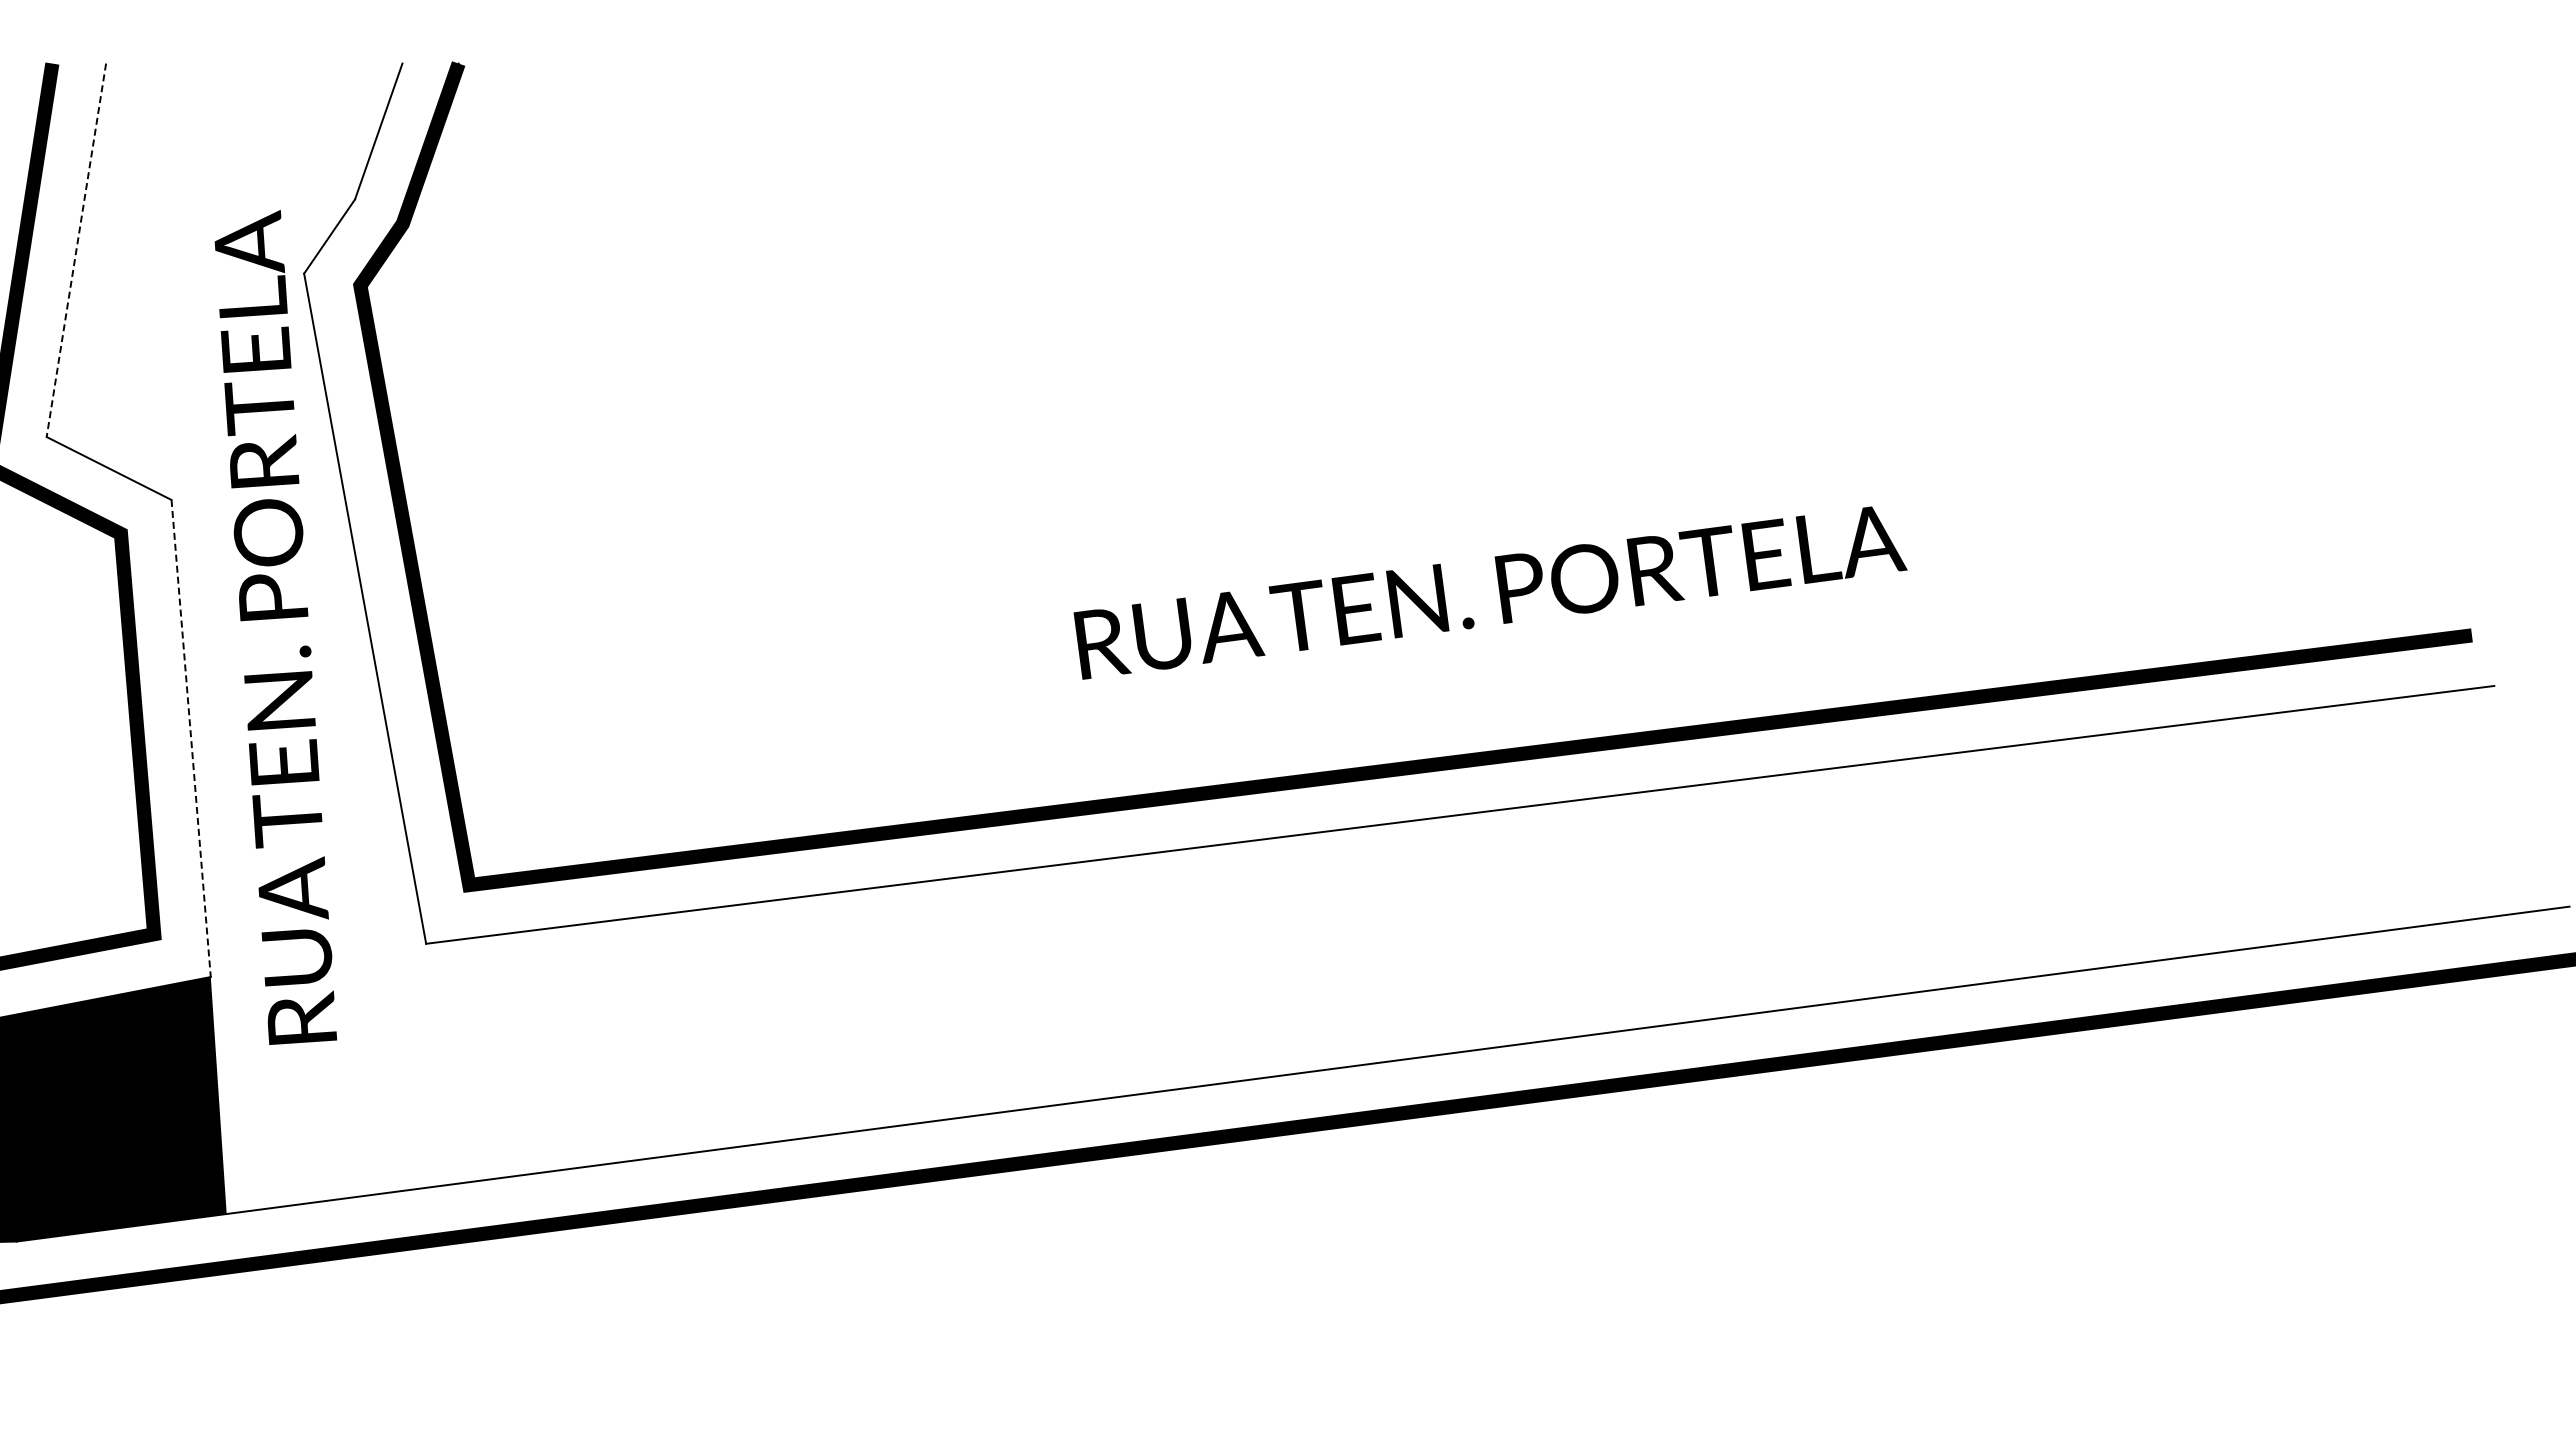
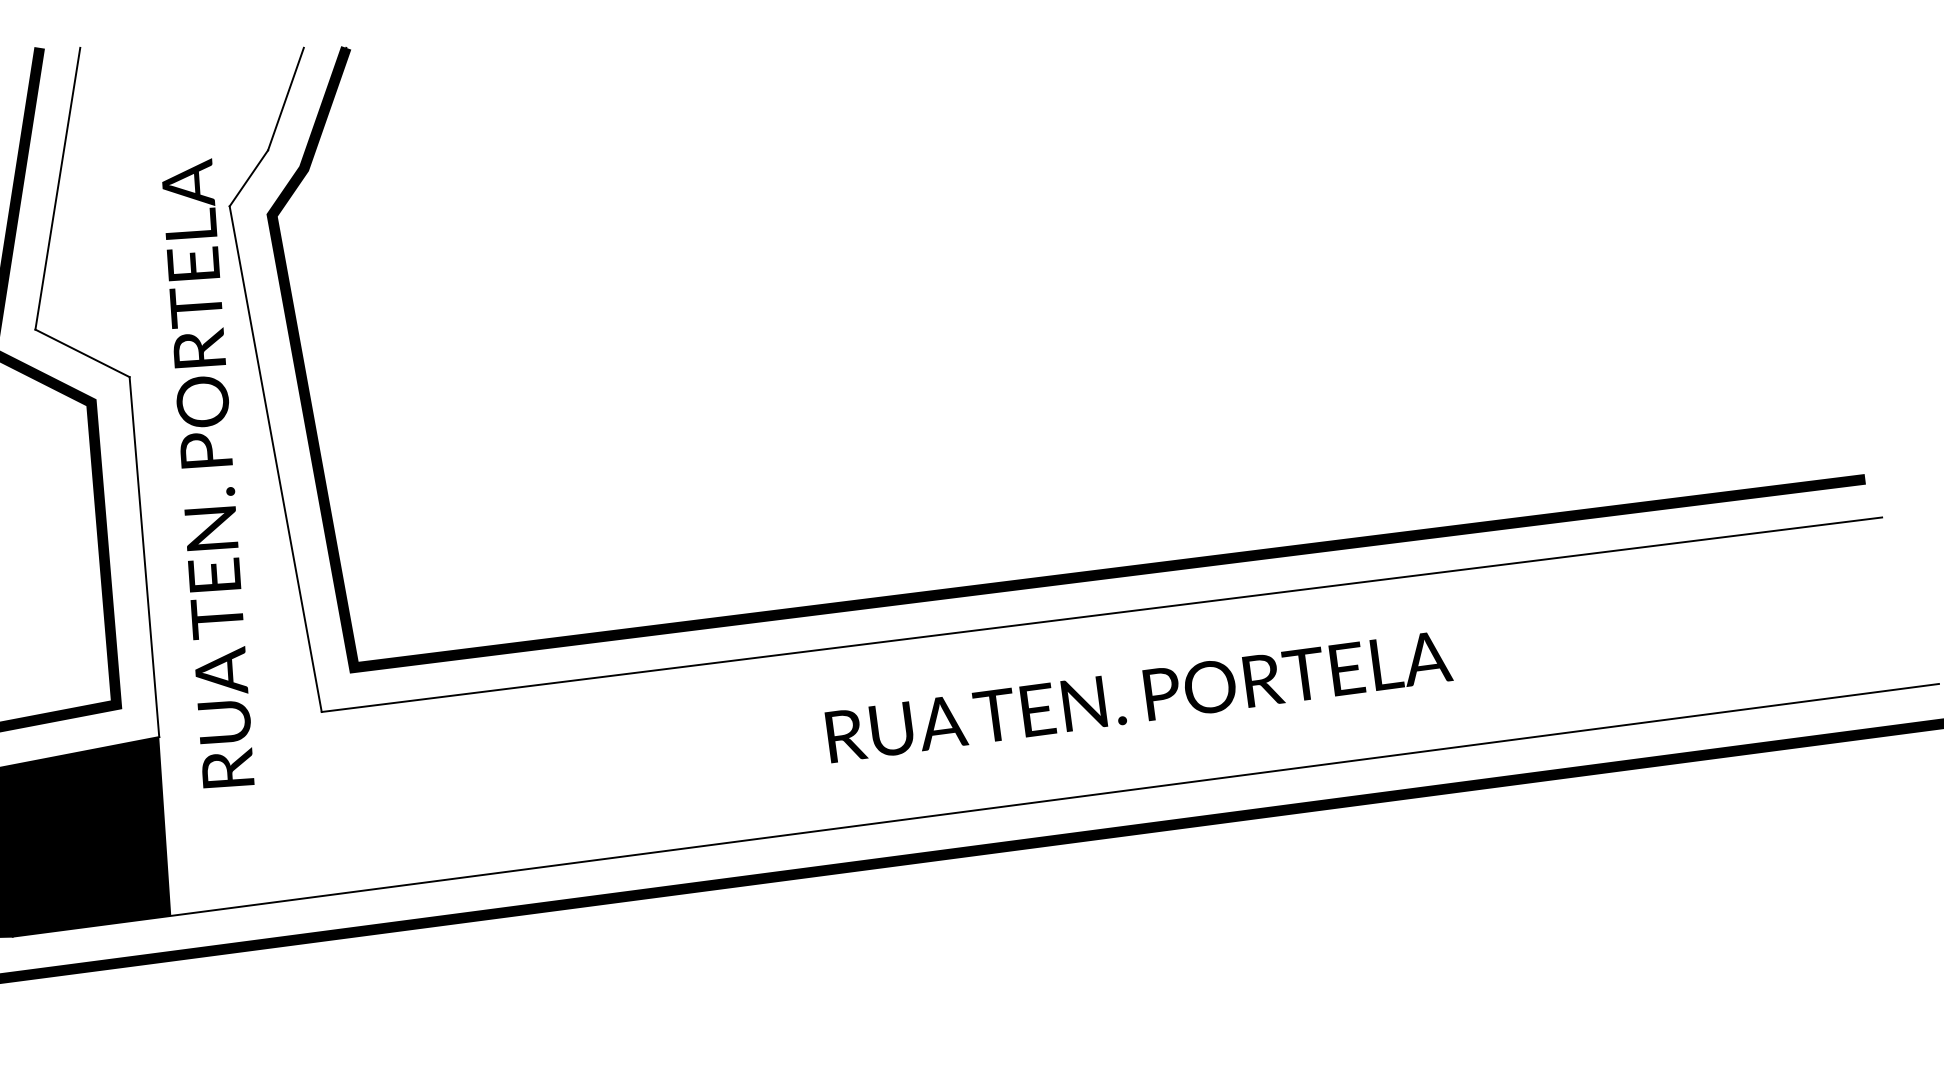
line: (76, 250) -> (57, 188), dashed -> solid
text: (1490, 592) -> (1139, 697), moved
line: (191, 739) -> (144, 557), dashed -> solid

